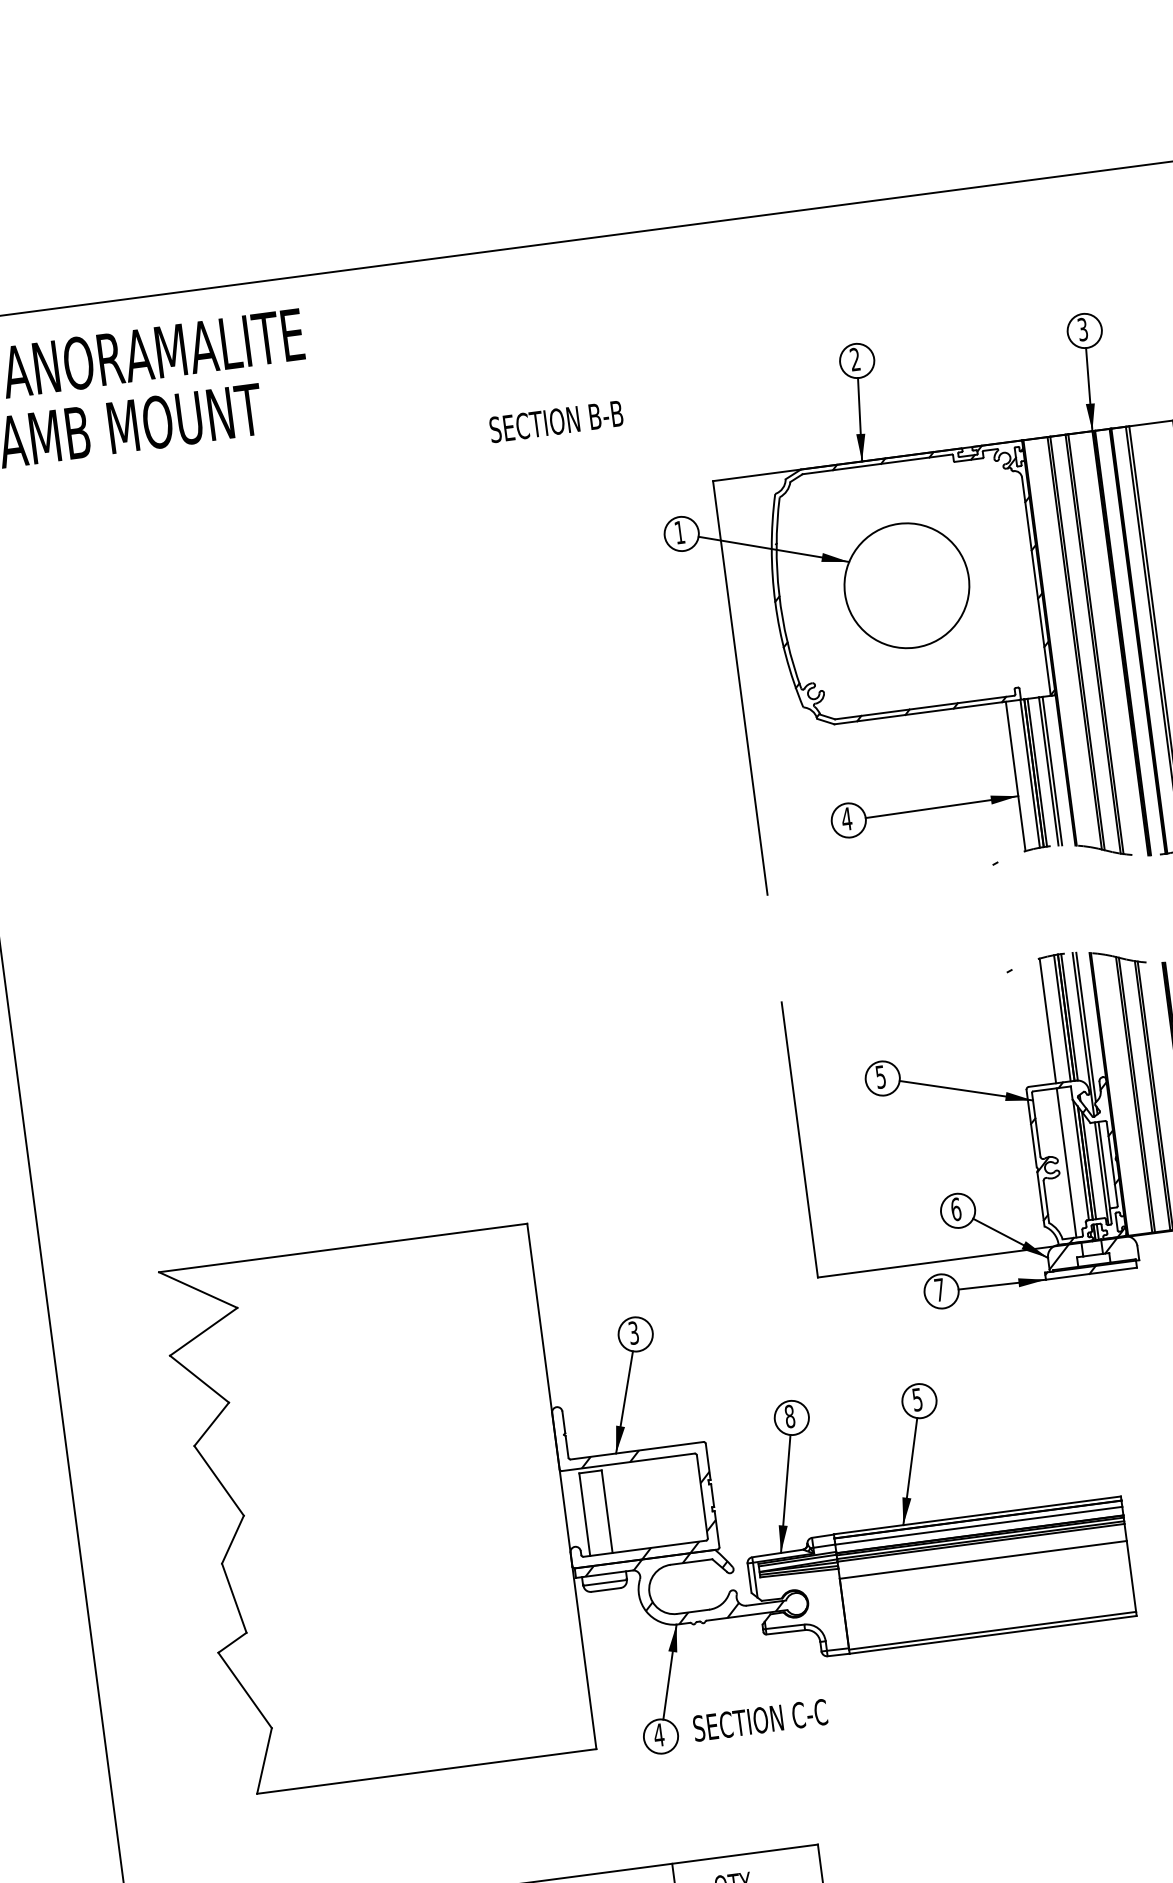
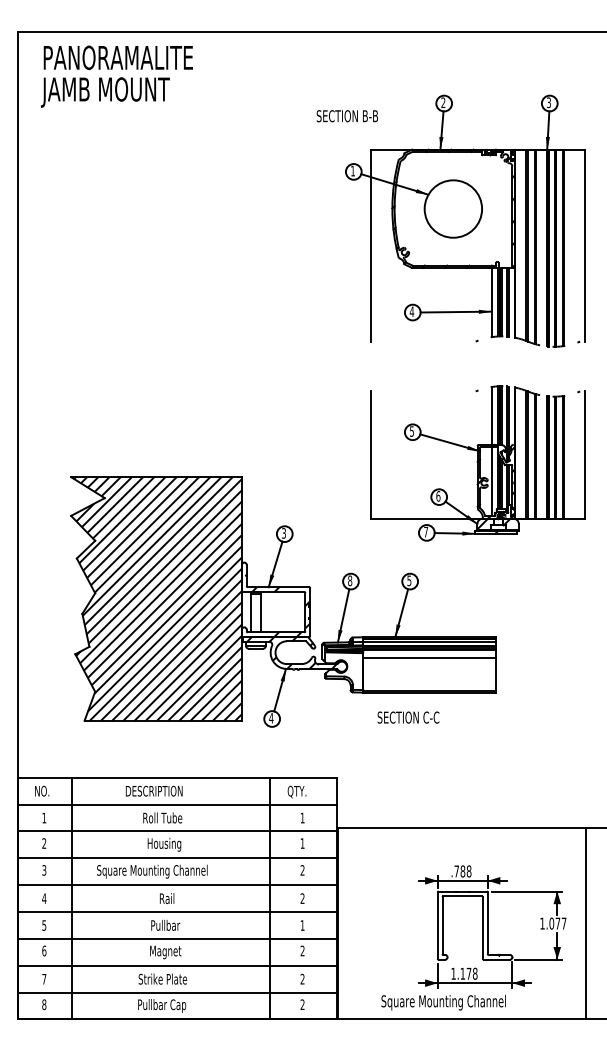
text: (554, 422) -> (346, 116), moved
hatch: (379, 1509) -> (157, 598), added
text: (760, 1720) -> (408, 717), moved

